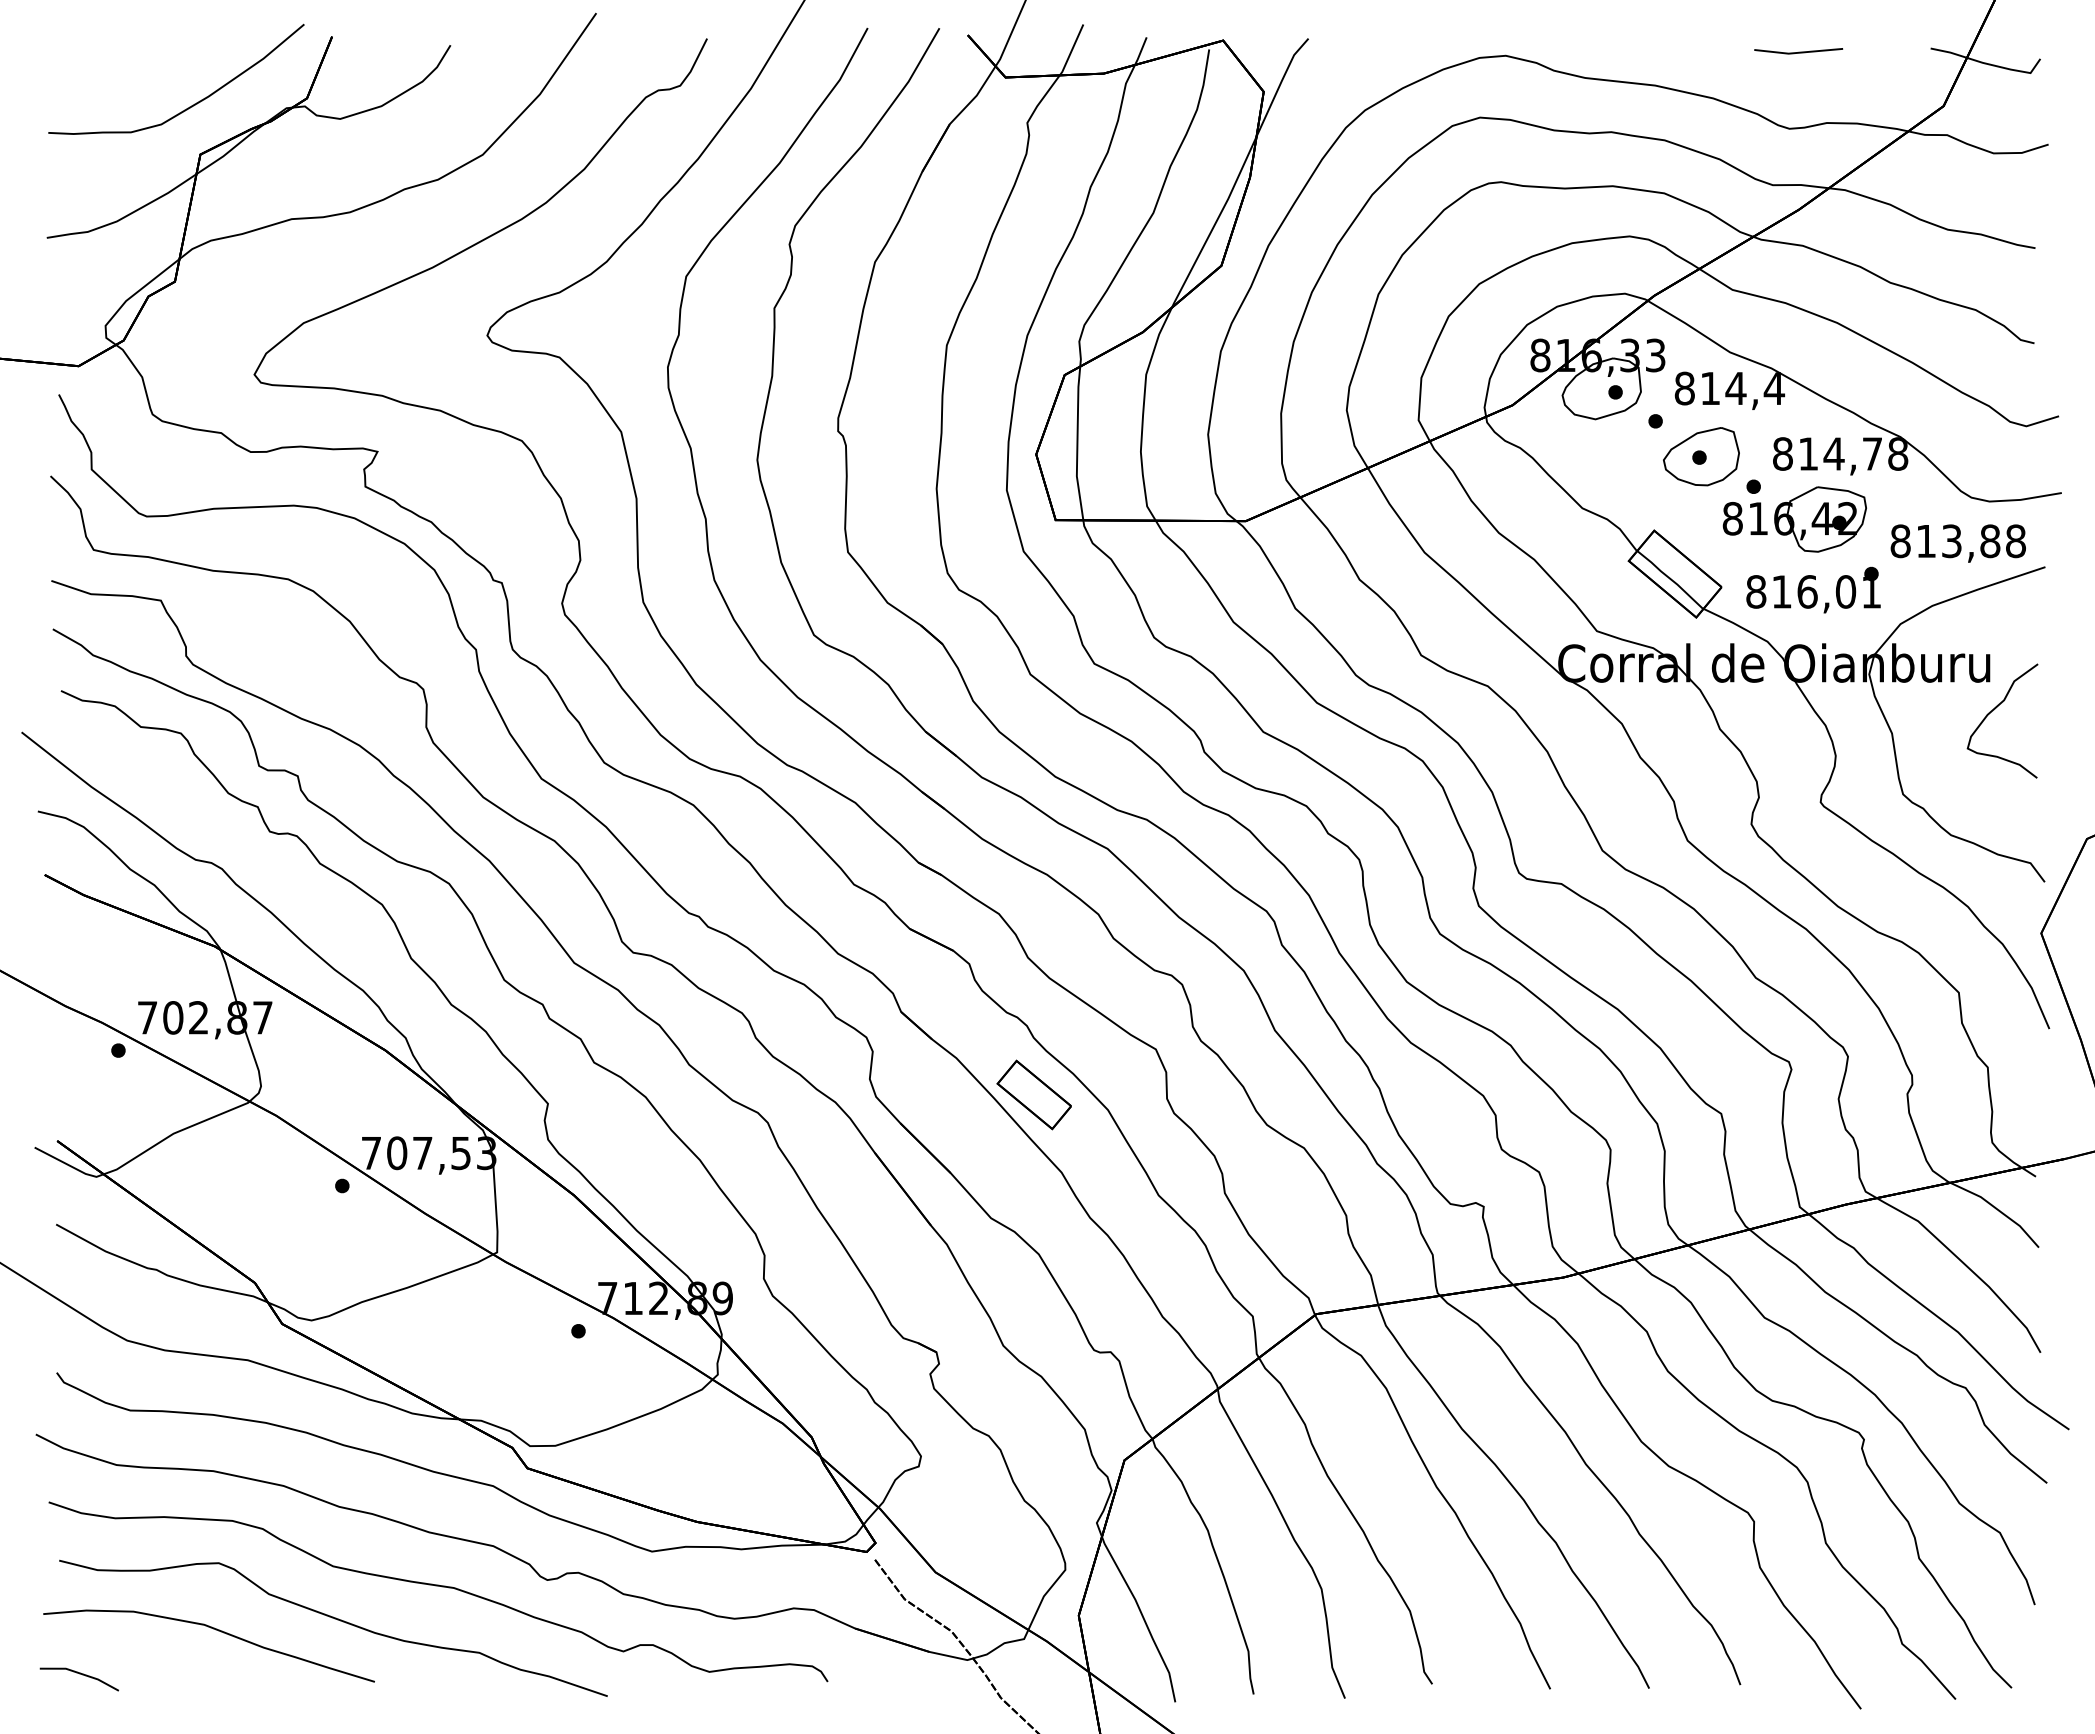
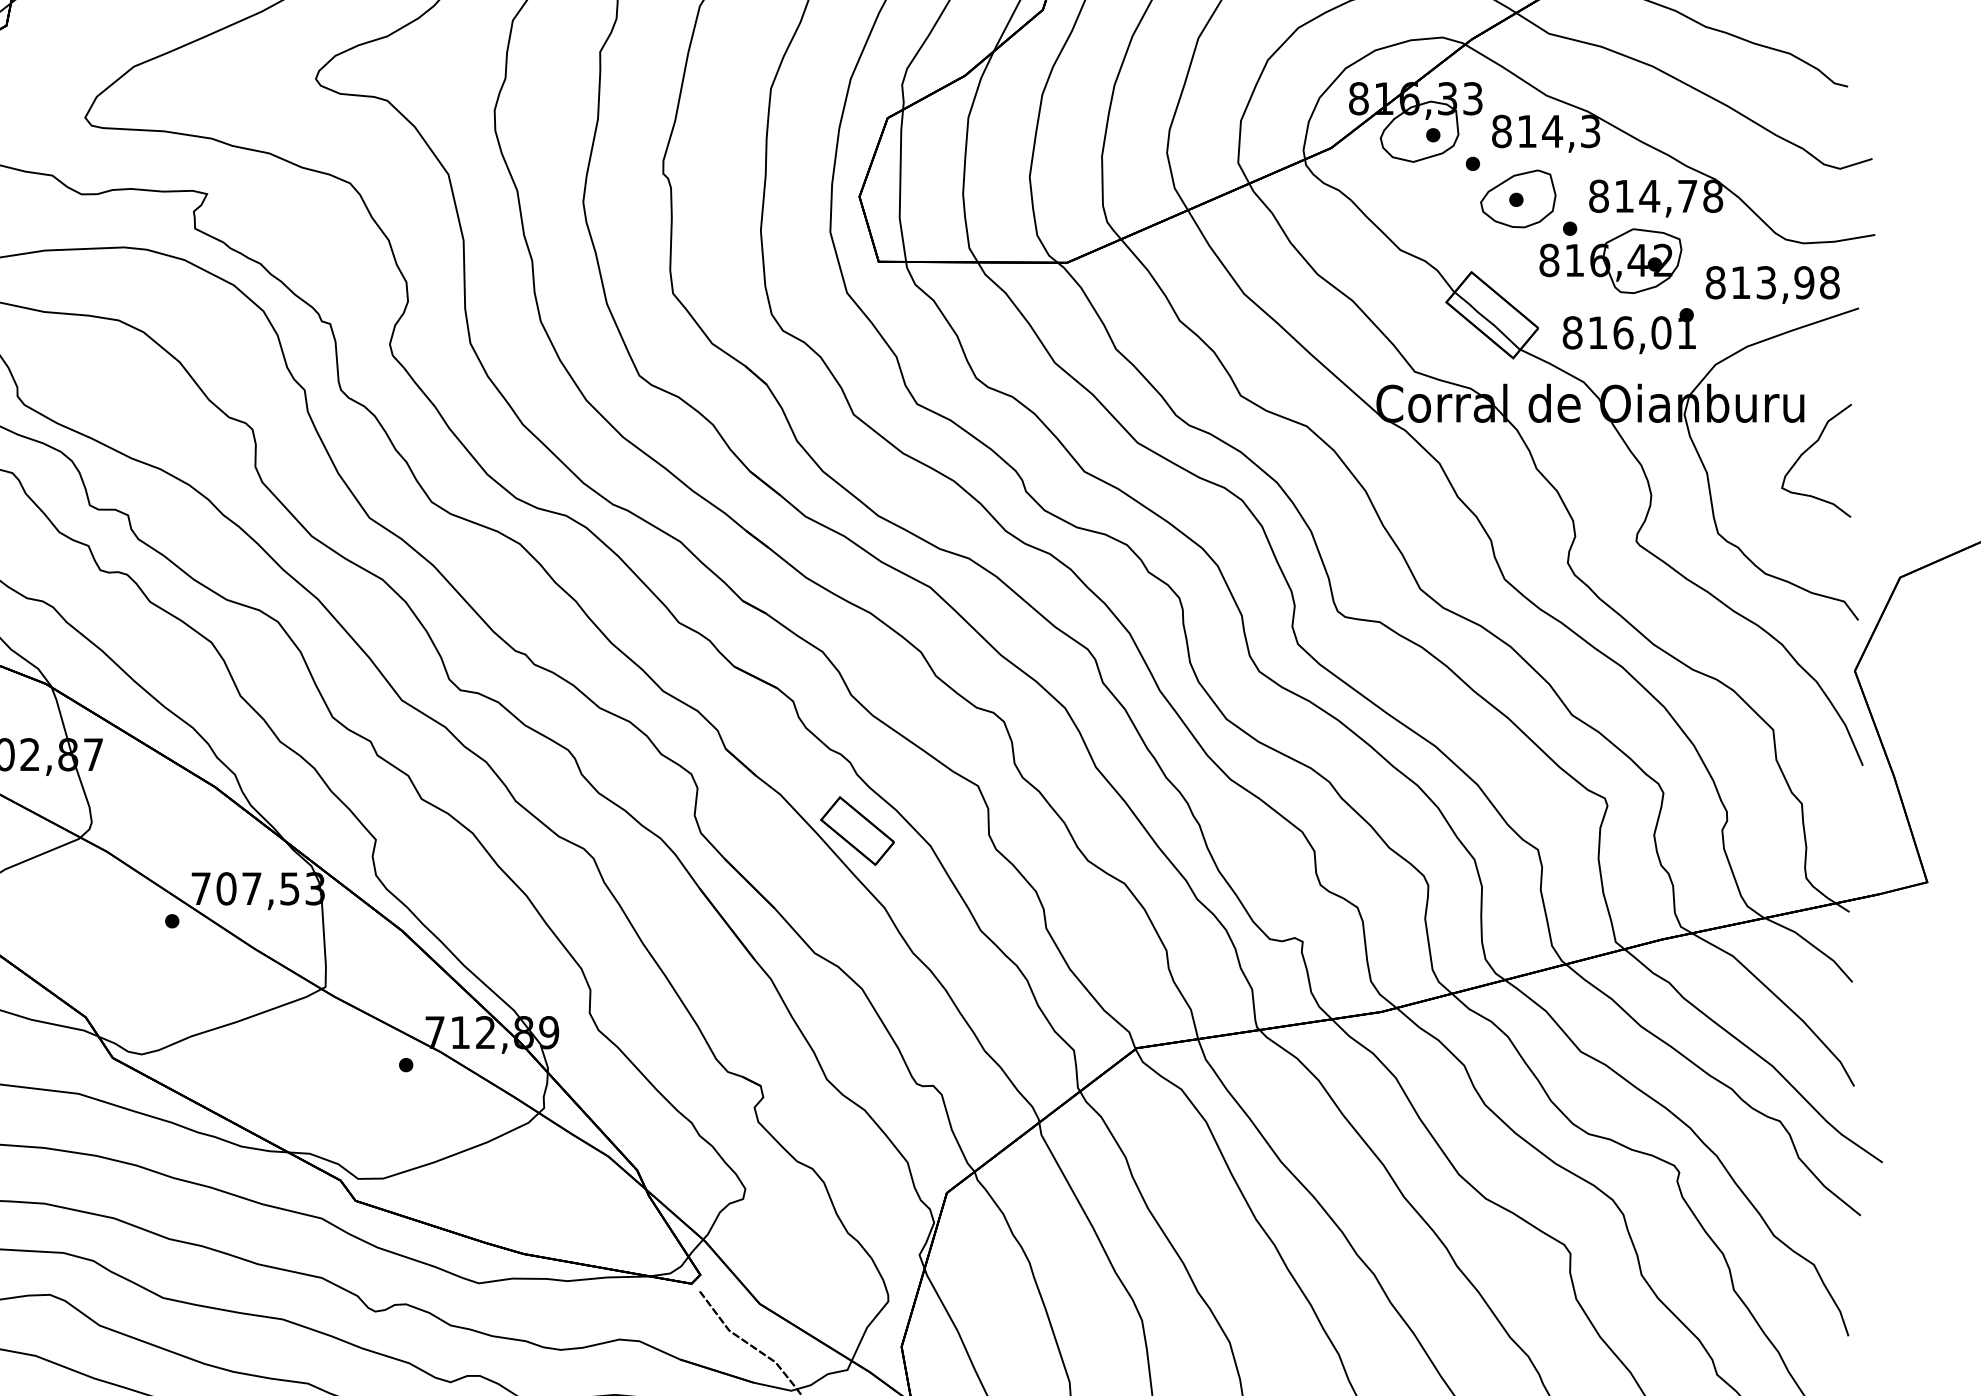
text: (1774, 388) -> (1590, 131), 814,4 -> 814,3
text: (1990, 541) -> (1804, 282), 813,88 -> 813,98

